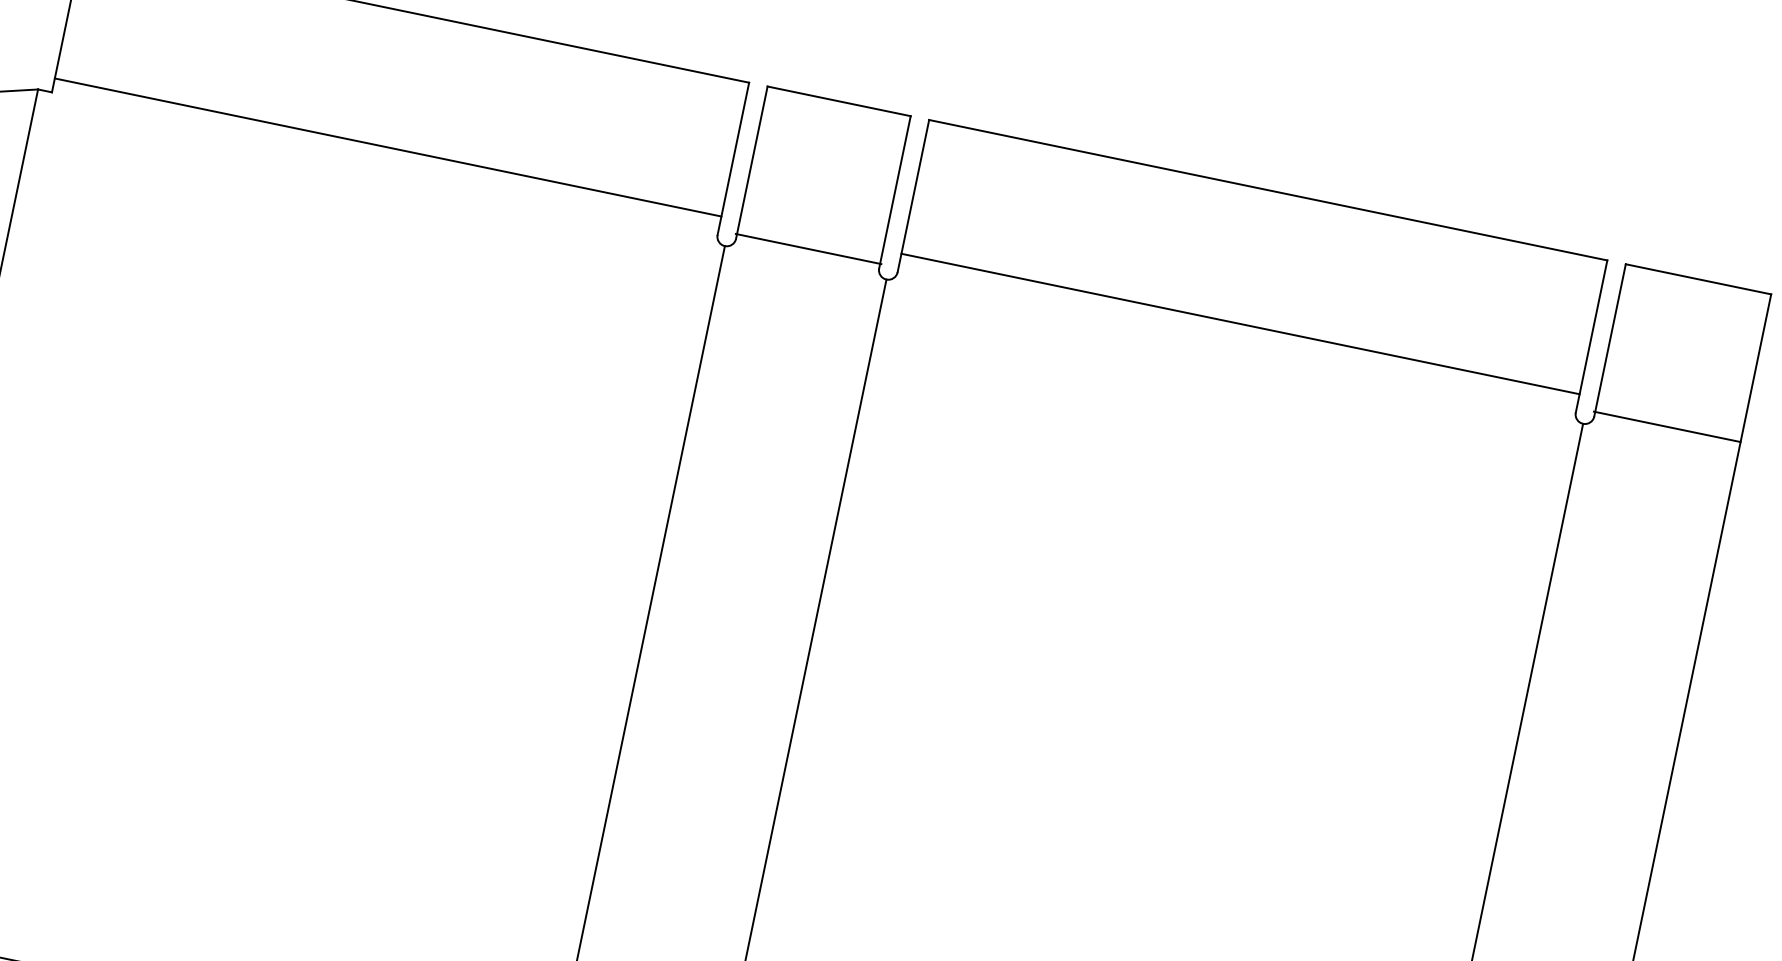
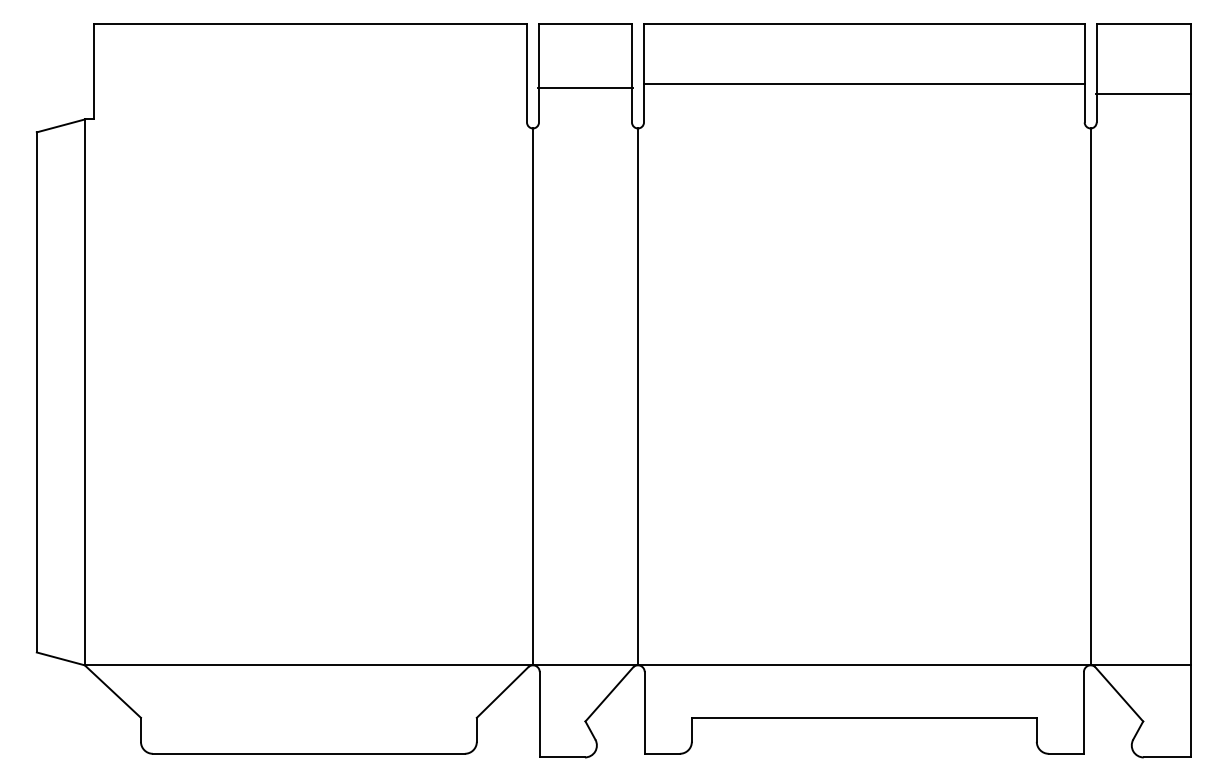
line: (388, 147) -> (310, 110), removed
line: (808, 249) -> (585, 88), moved
line: (1240, 324) -> (864, 84), moved
line: (1667, 426) -> (1143, 94), moved

